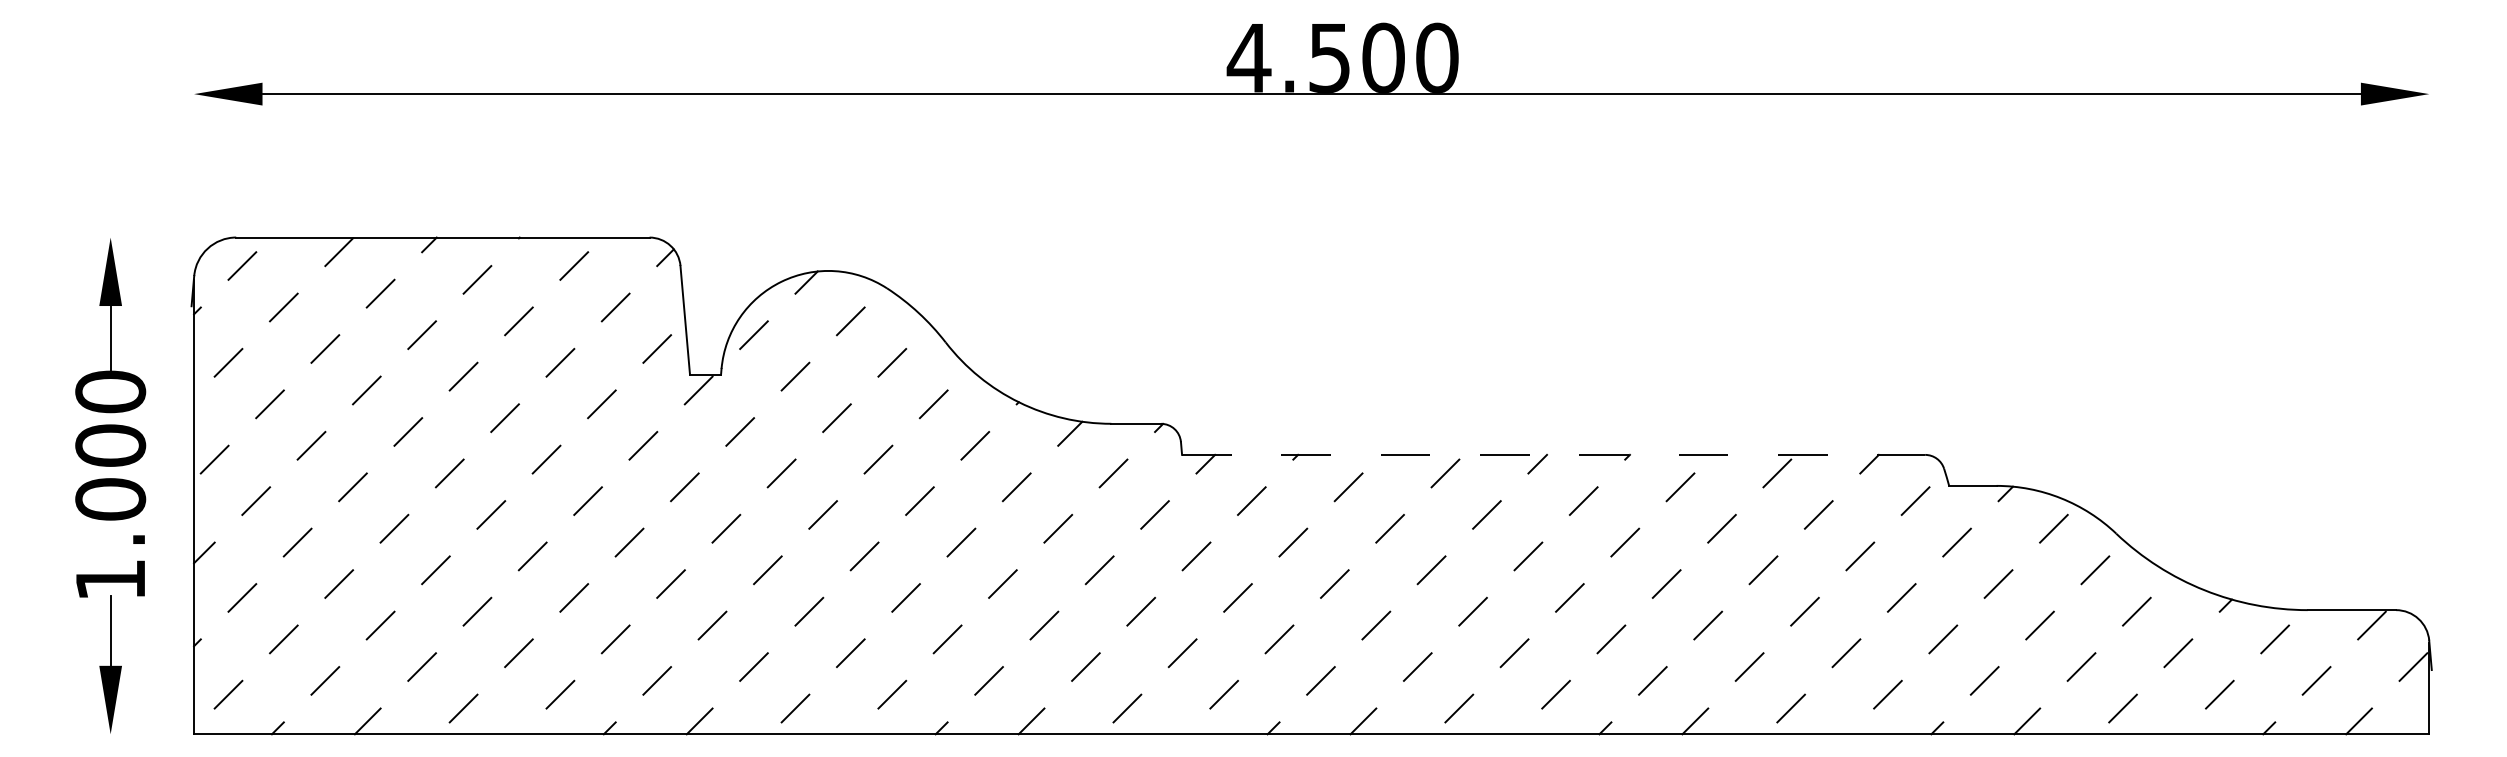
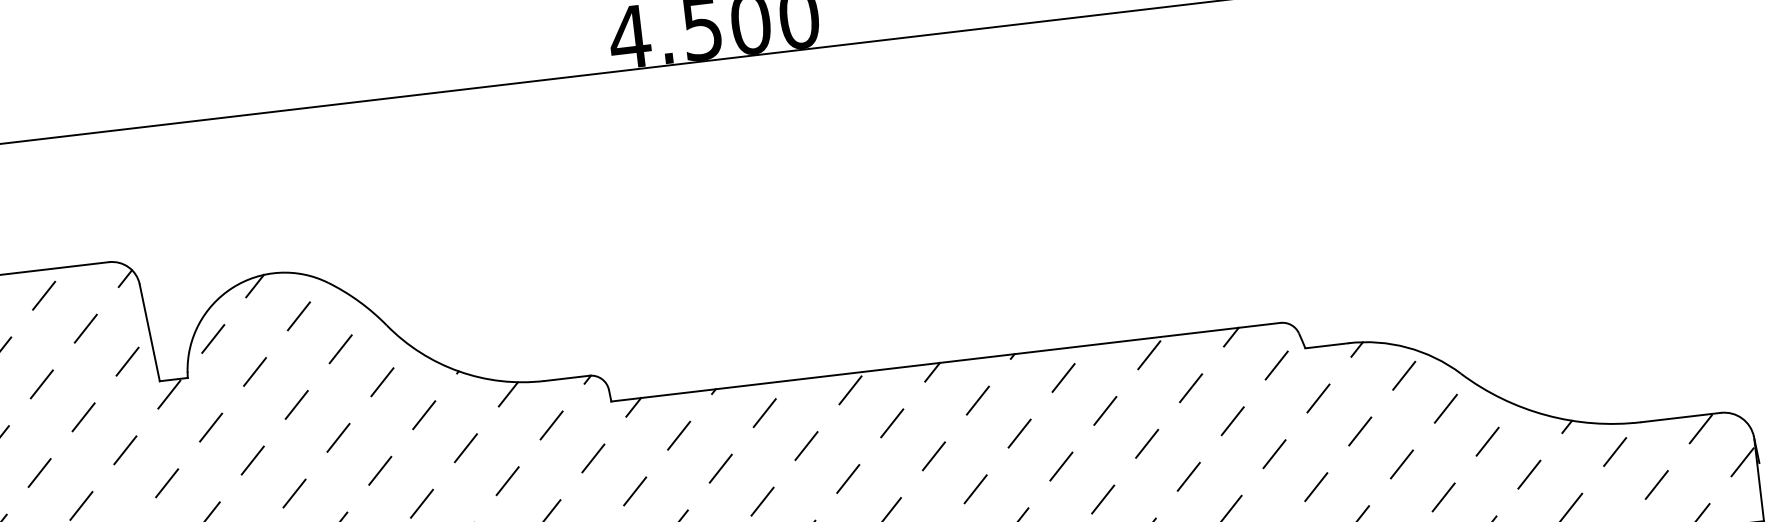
line: (1553, 454) -> (945, 361), dashed -> solid

